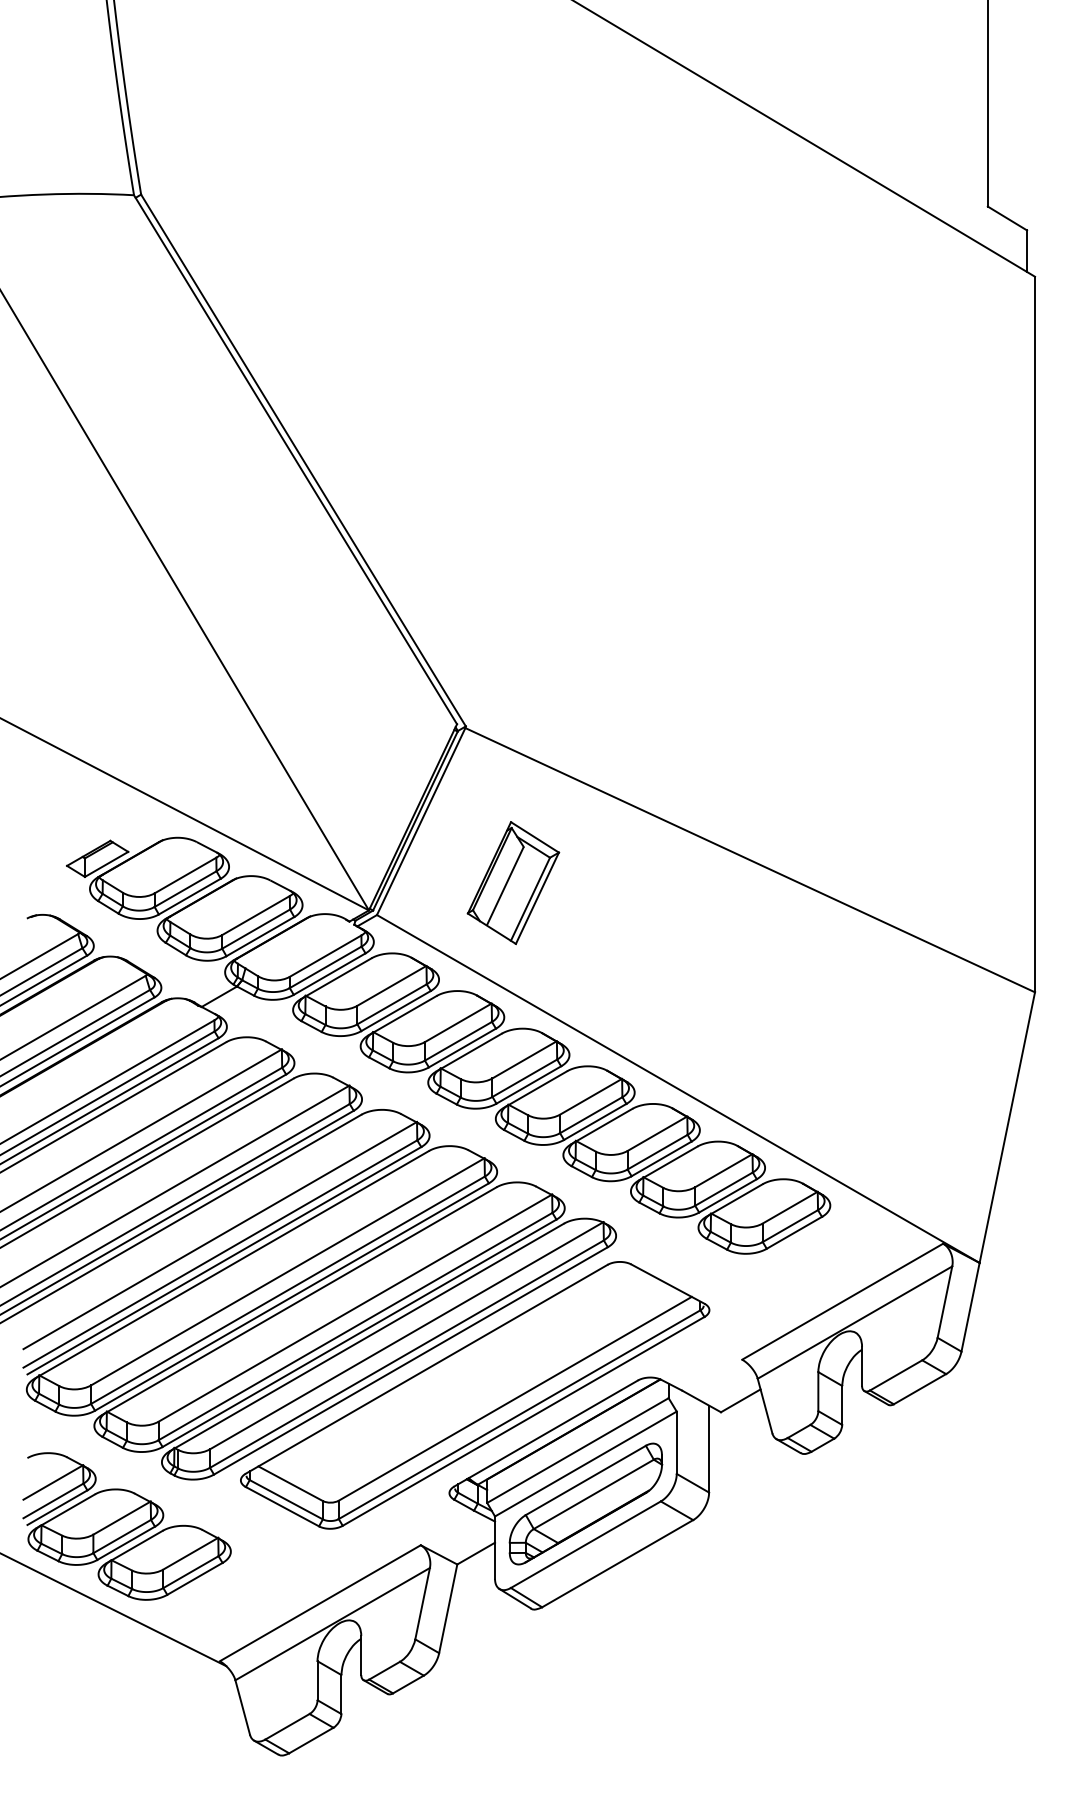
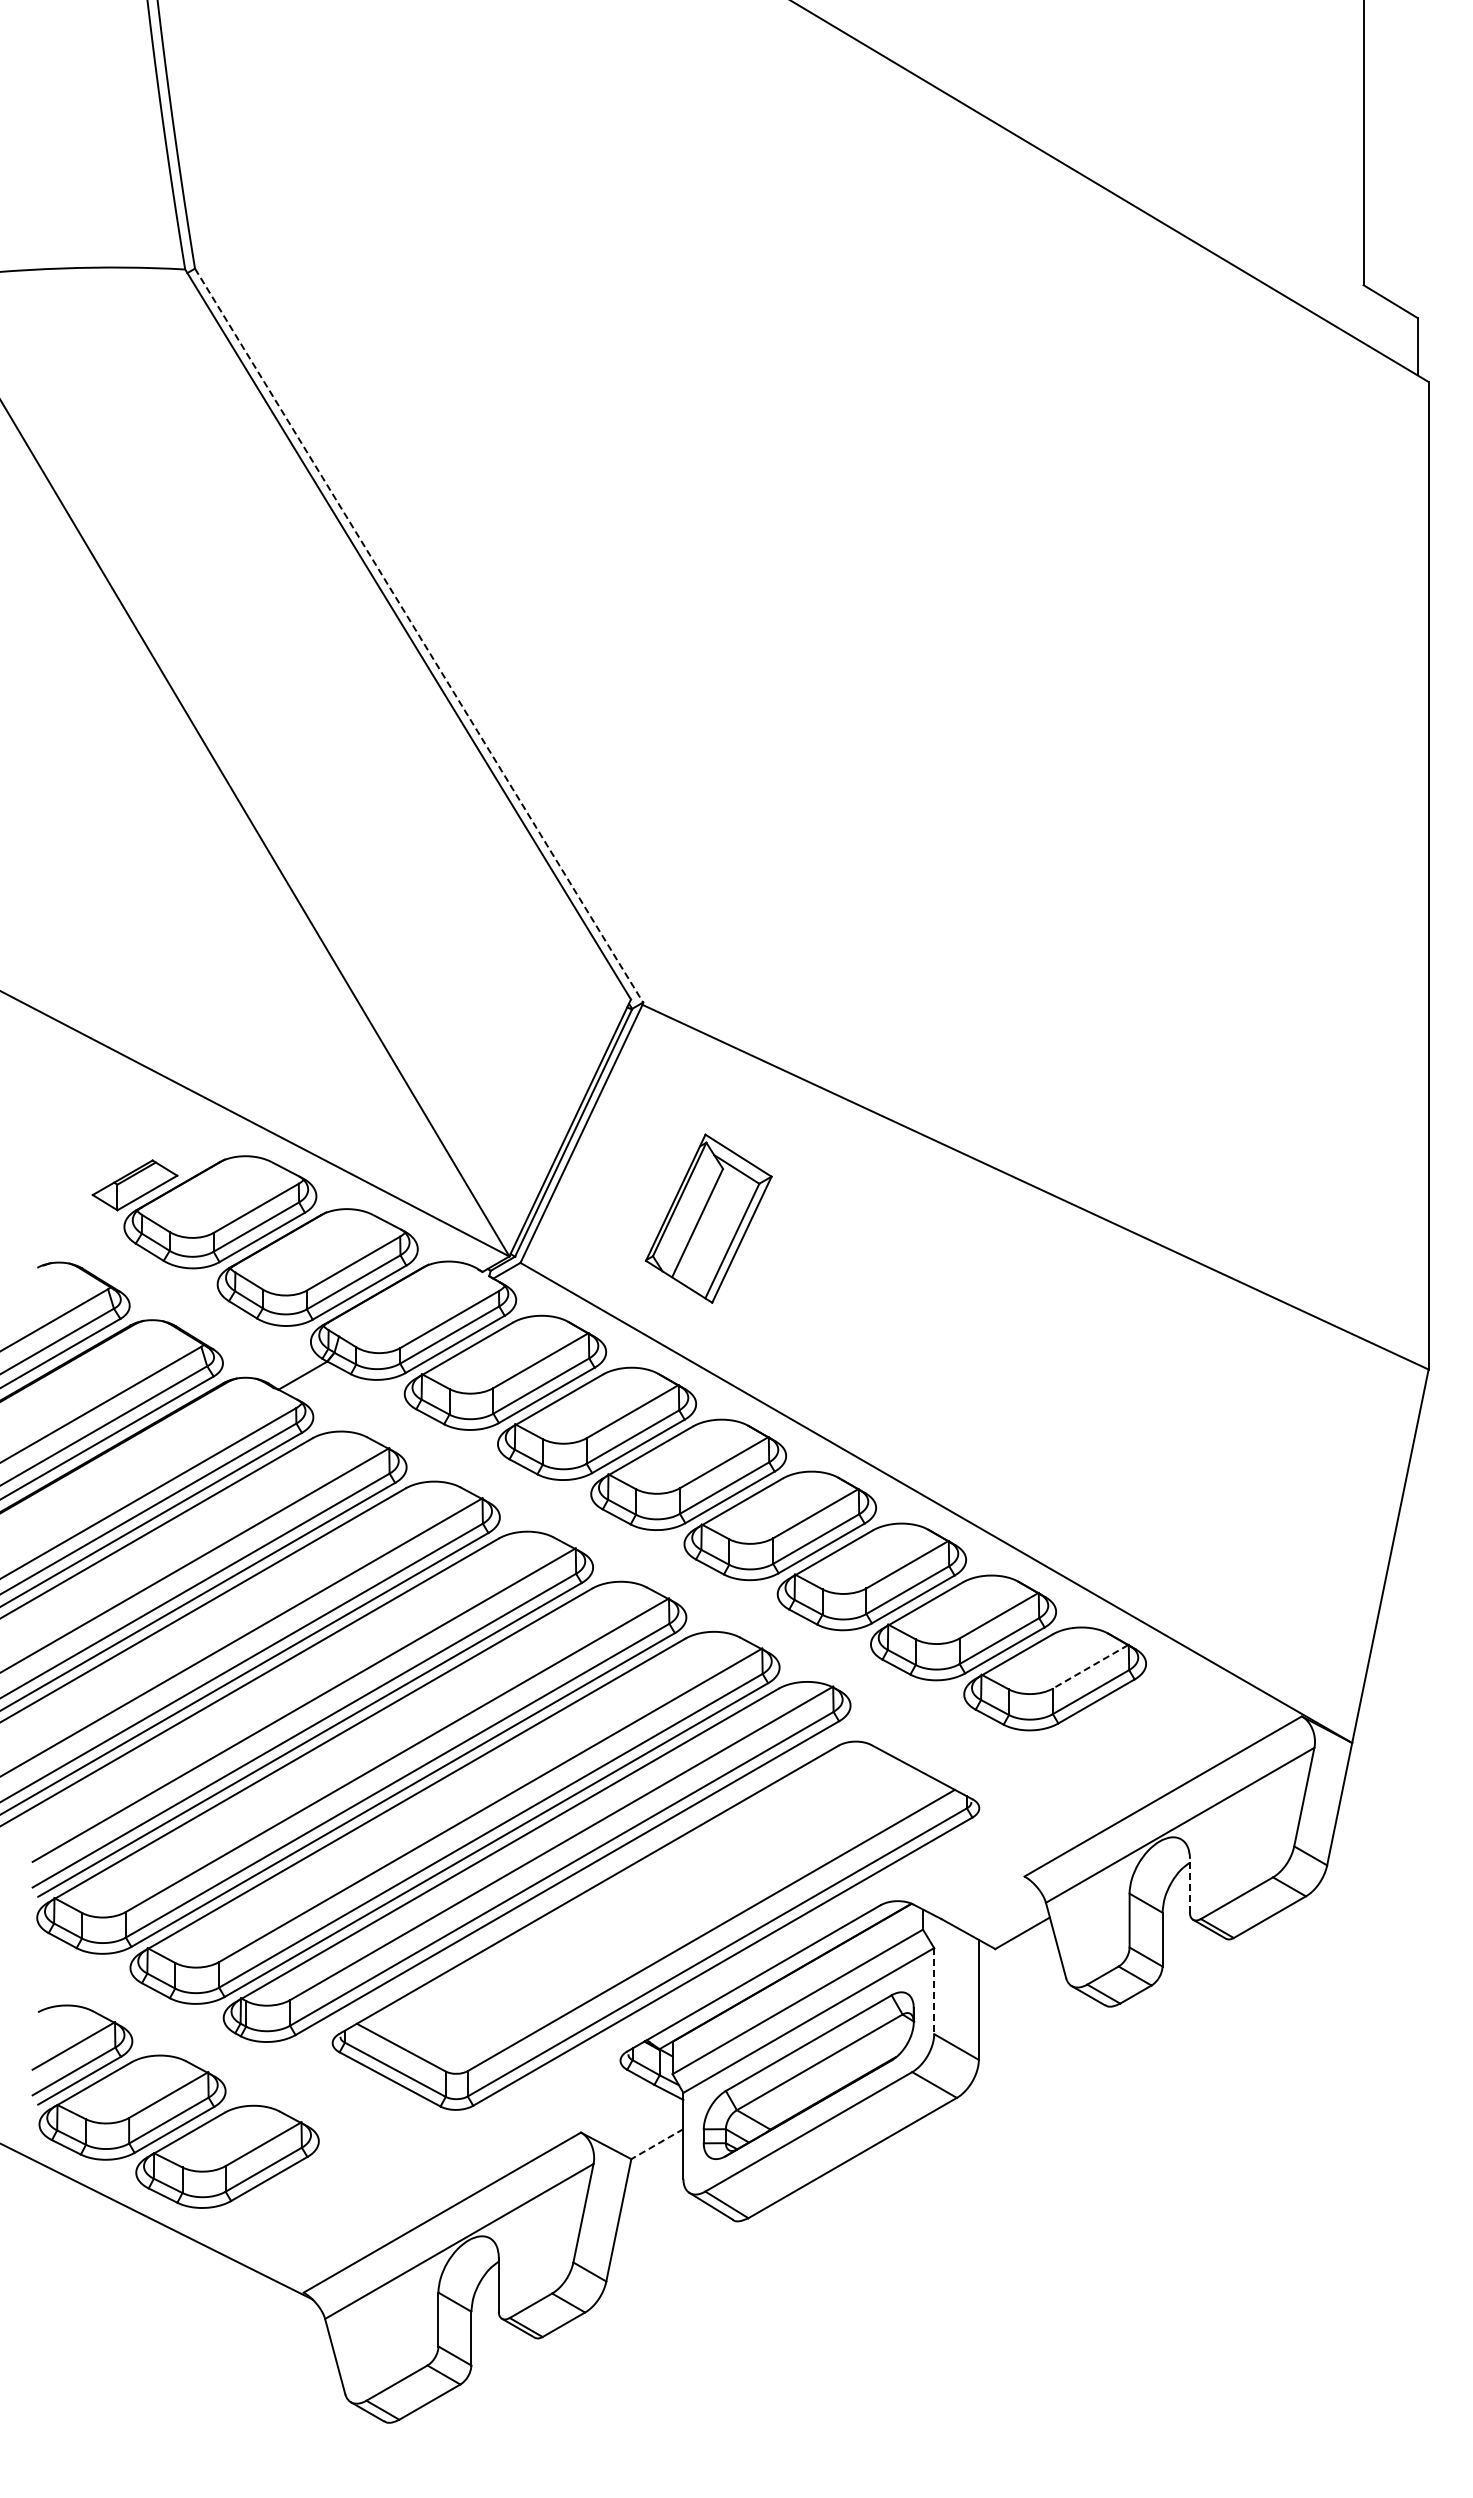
line: (303, 460) -> (419, 635), solid -> dashed
line: (790, 1208) -> (1090, 1667), solid -> dashed
line: (861, 1366) -> (1189, 1885), solid -> dashed
line: (676, 1443) -> (934, 1991), solid -> dashed
line: (475, 1553) -> (656, 2144), solid -> dashed

